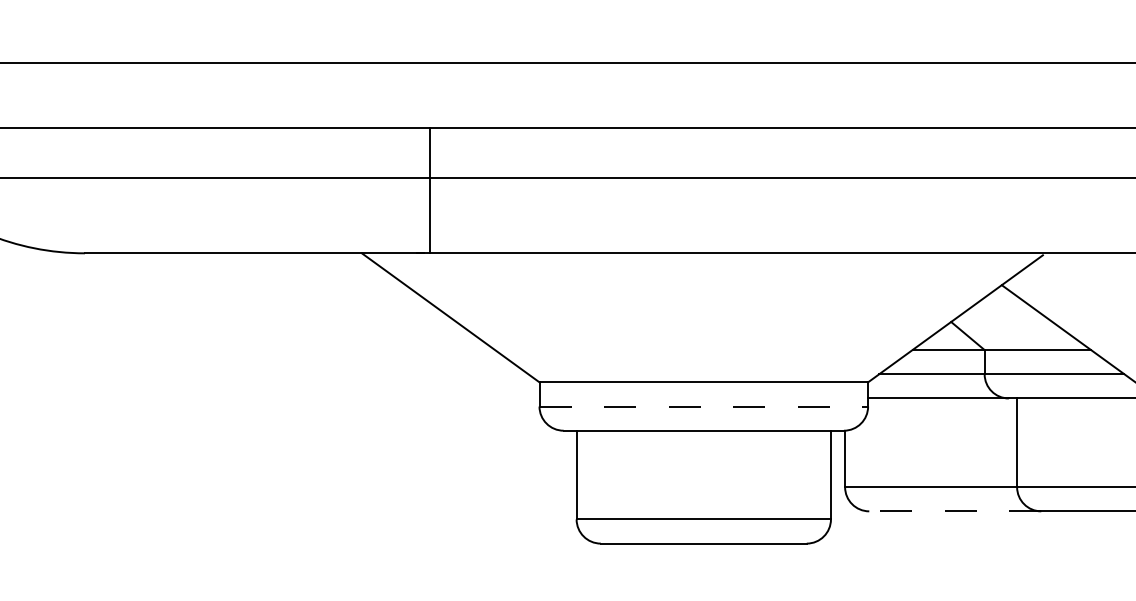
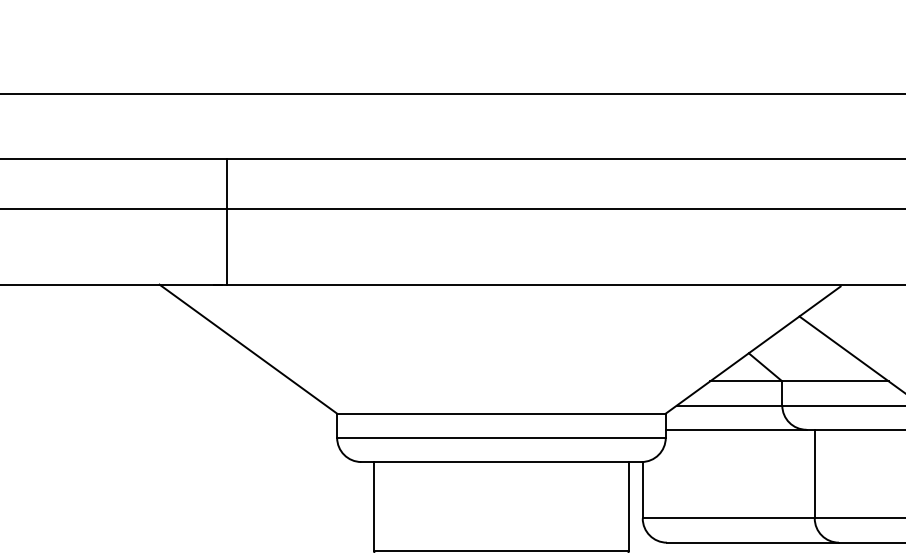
line: (704, 406) -> (502, 437), dashed -> solid
line: (954, 511) -> (752, 542), dashed -> solid

